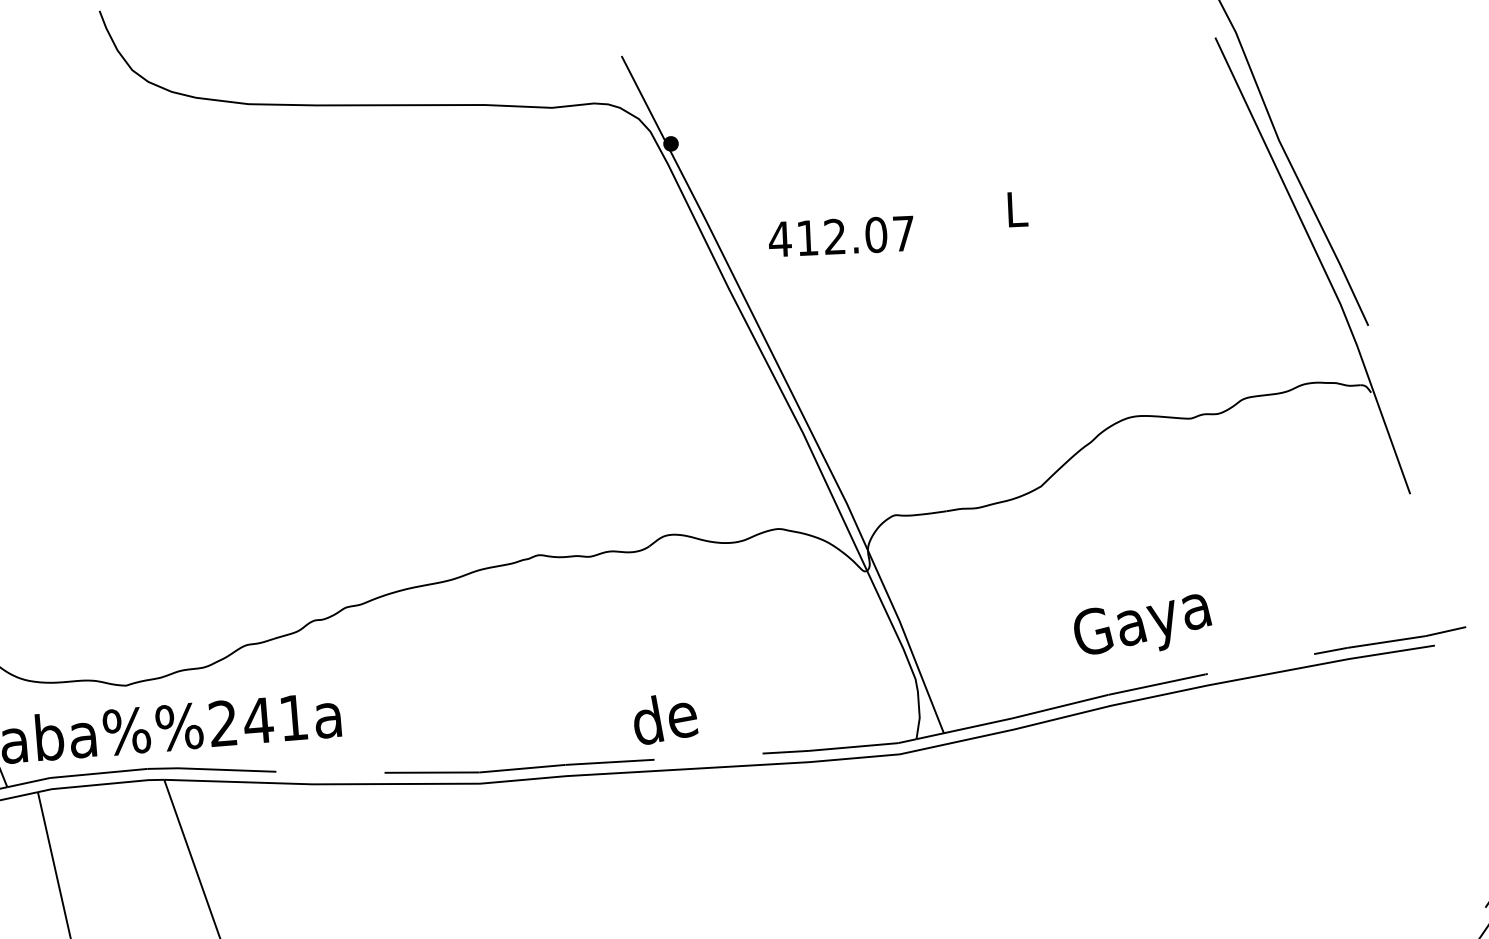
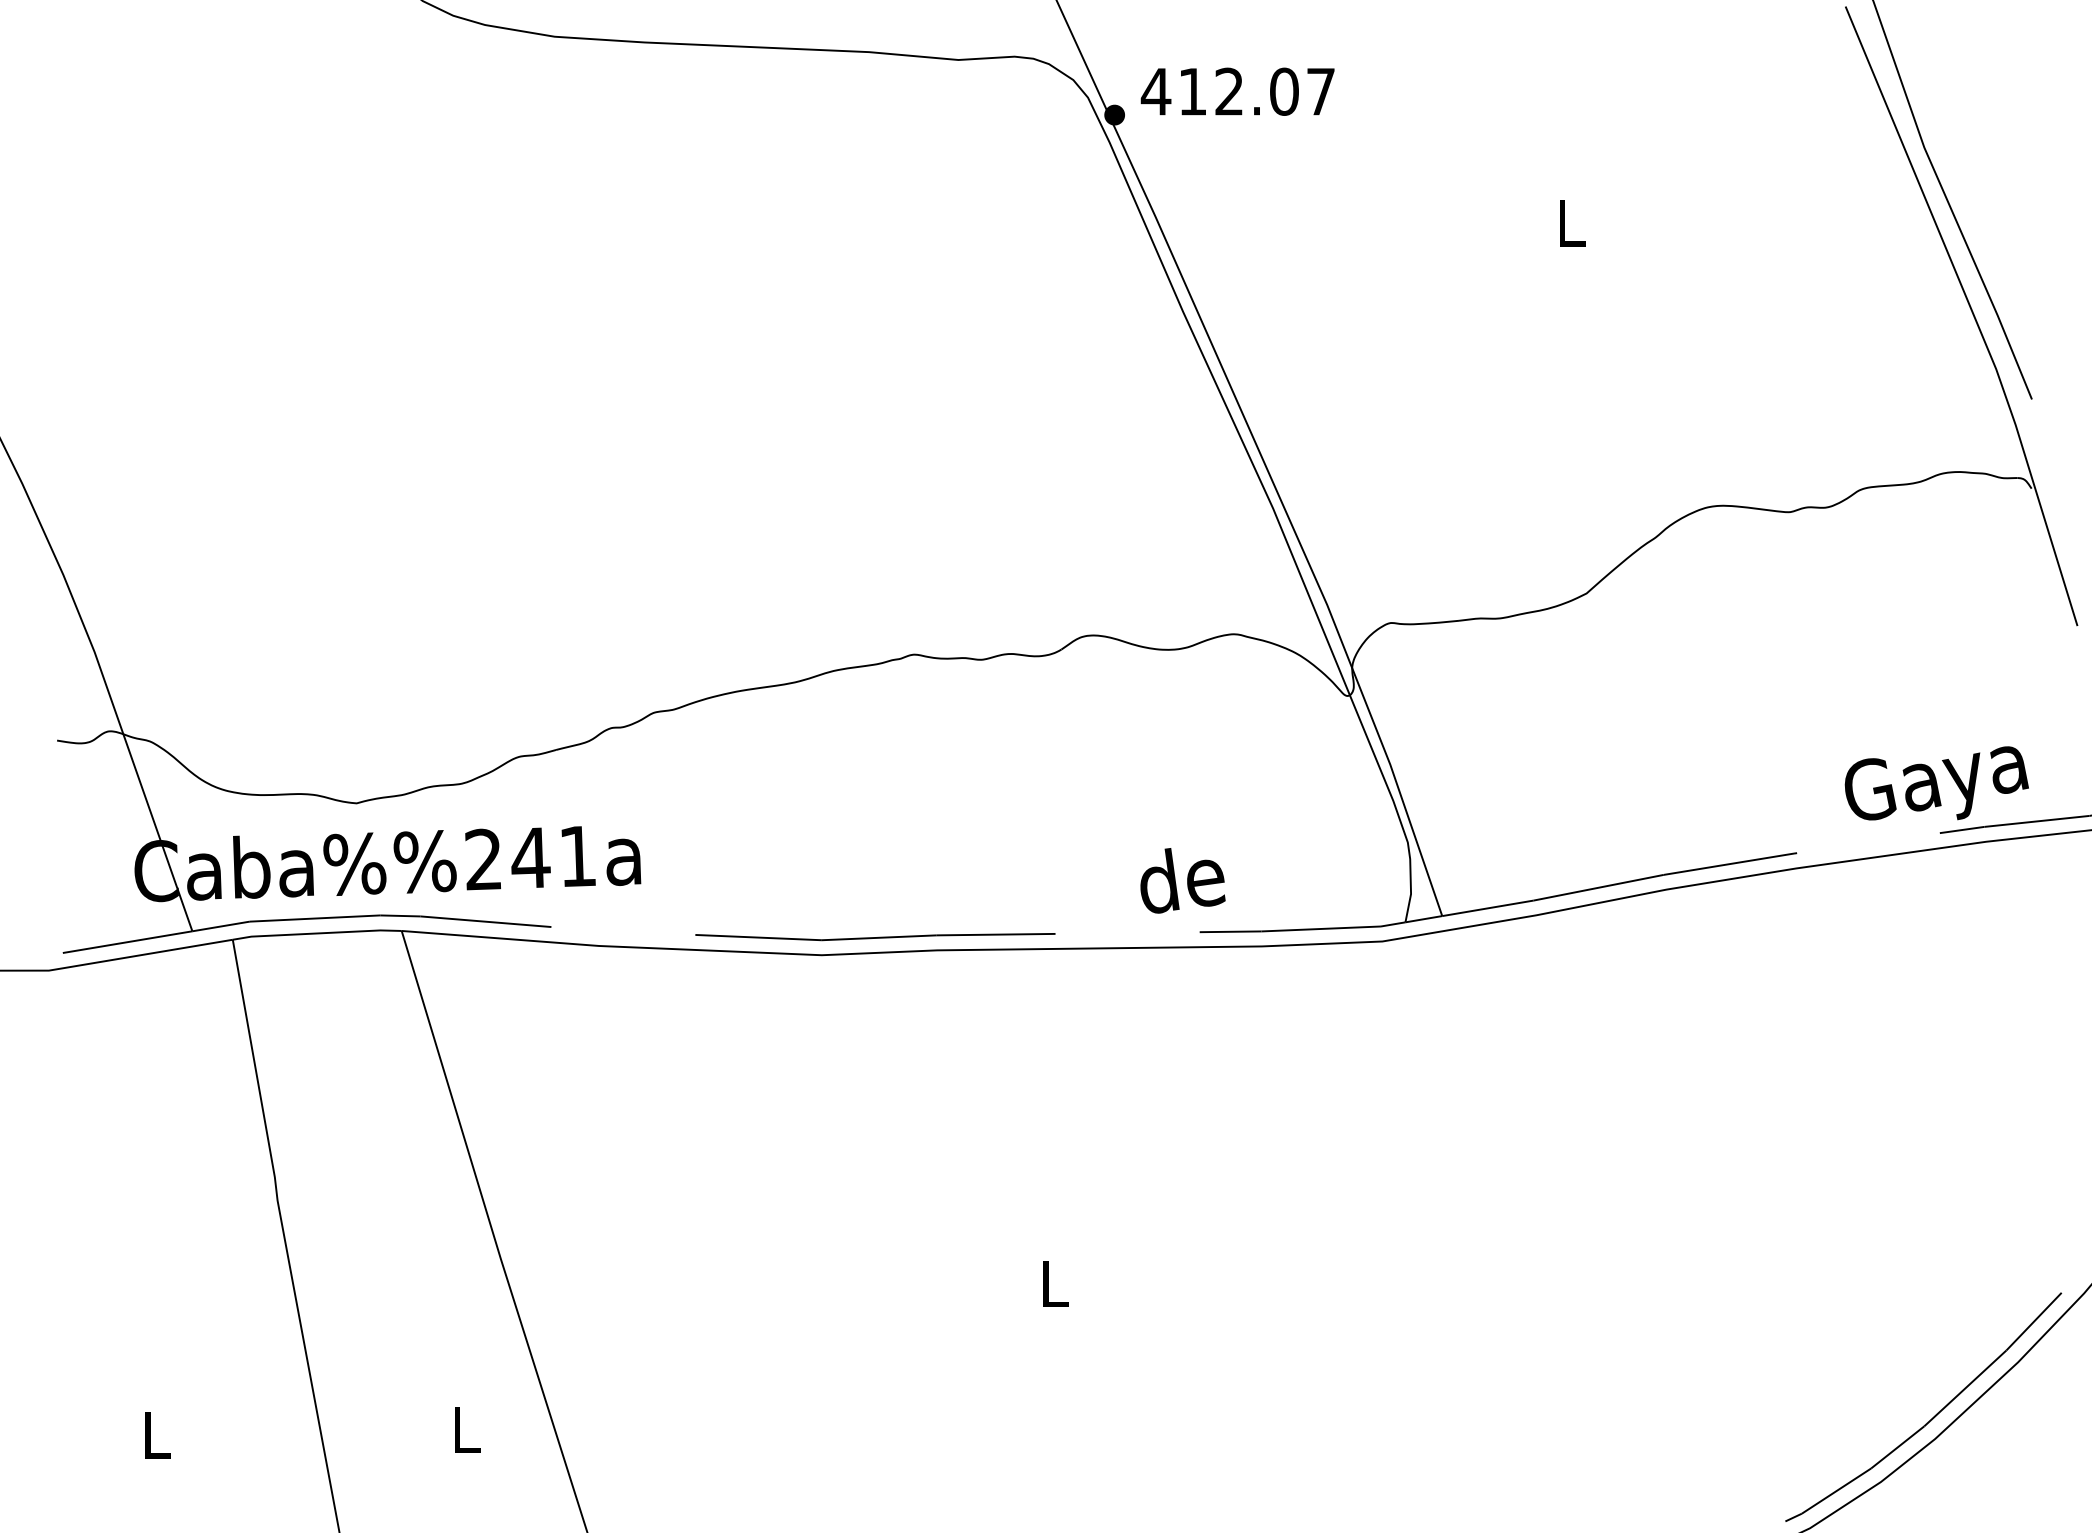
text: (841, 236) -> (1237, 91), moved
text: (1142, 624) -> (1936, 783), moved
text: (665, 719) -> (1182, 880), moved

